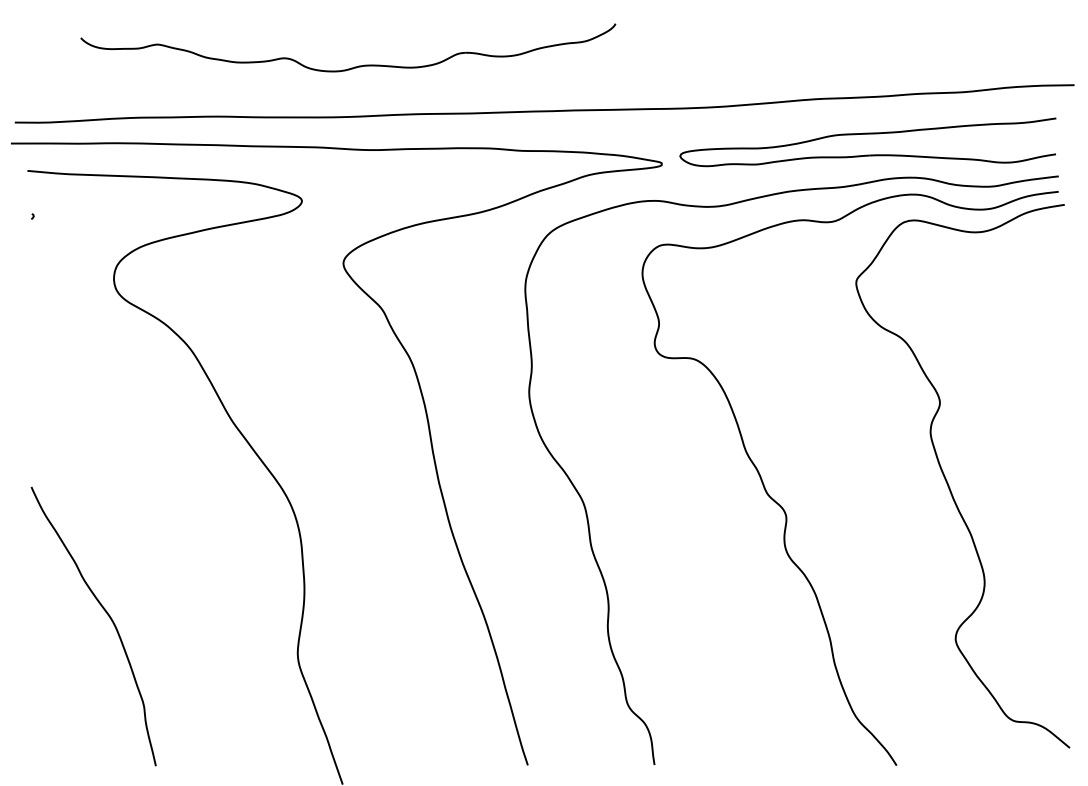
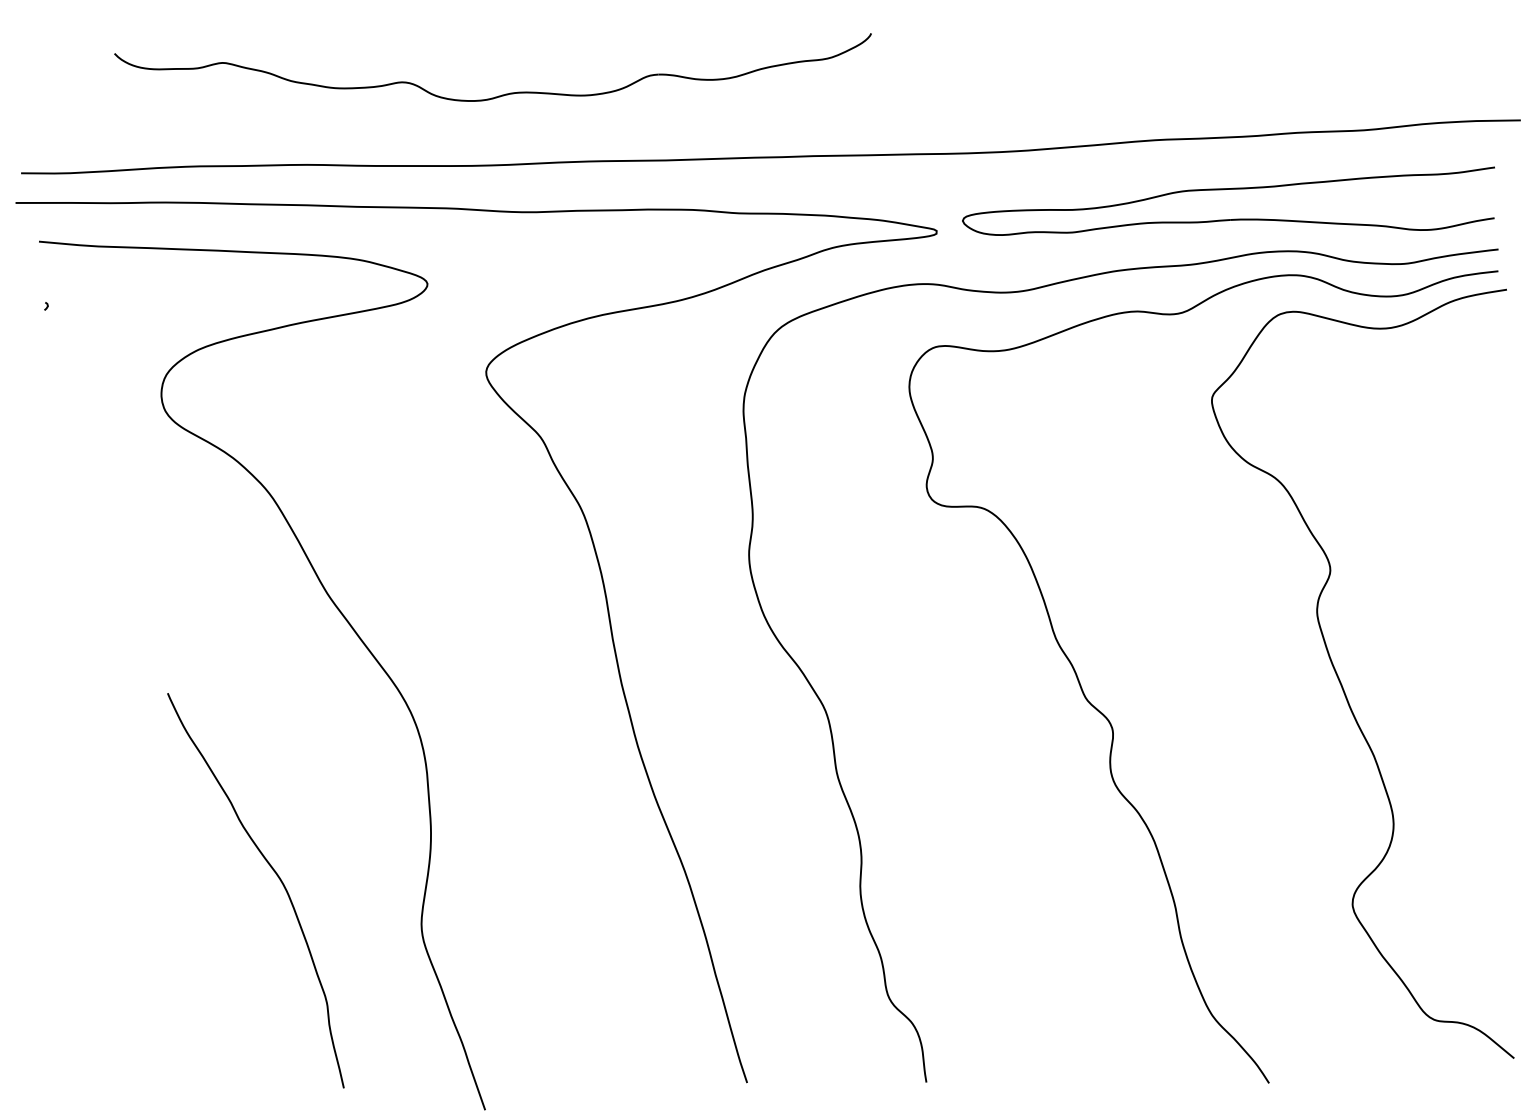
curve: (107, 615) -> (275, 875), moved

